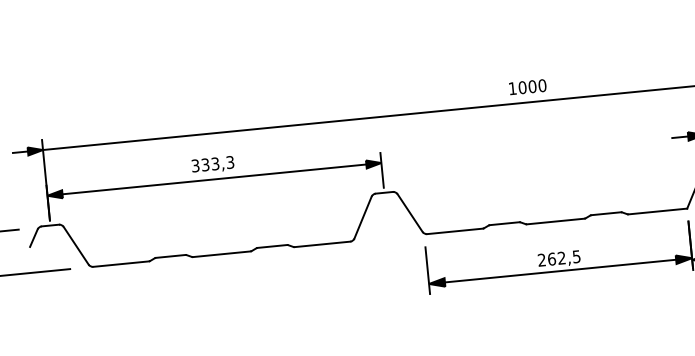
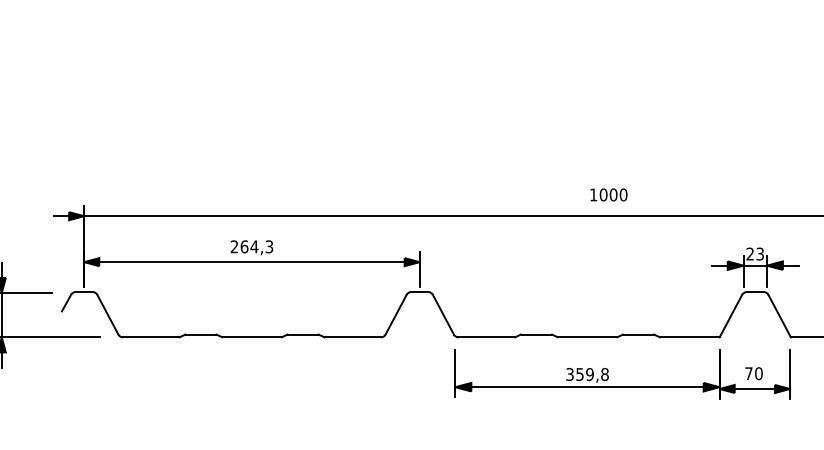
text: (527, 86) -> (608, 194), moved
text: (205, 164) -> (244, 246), 333,3 -> 264,3
text: (559, 258) -> (587, 374), 262,5 -> 359,8

